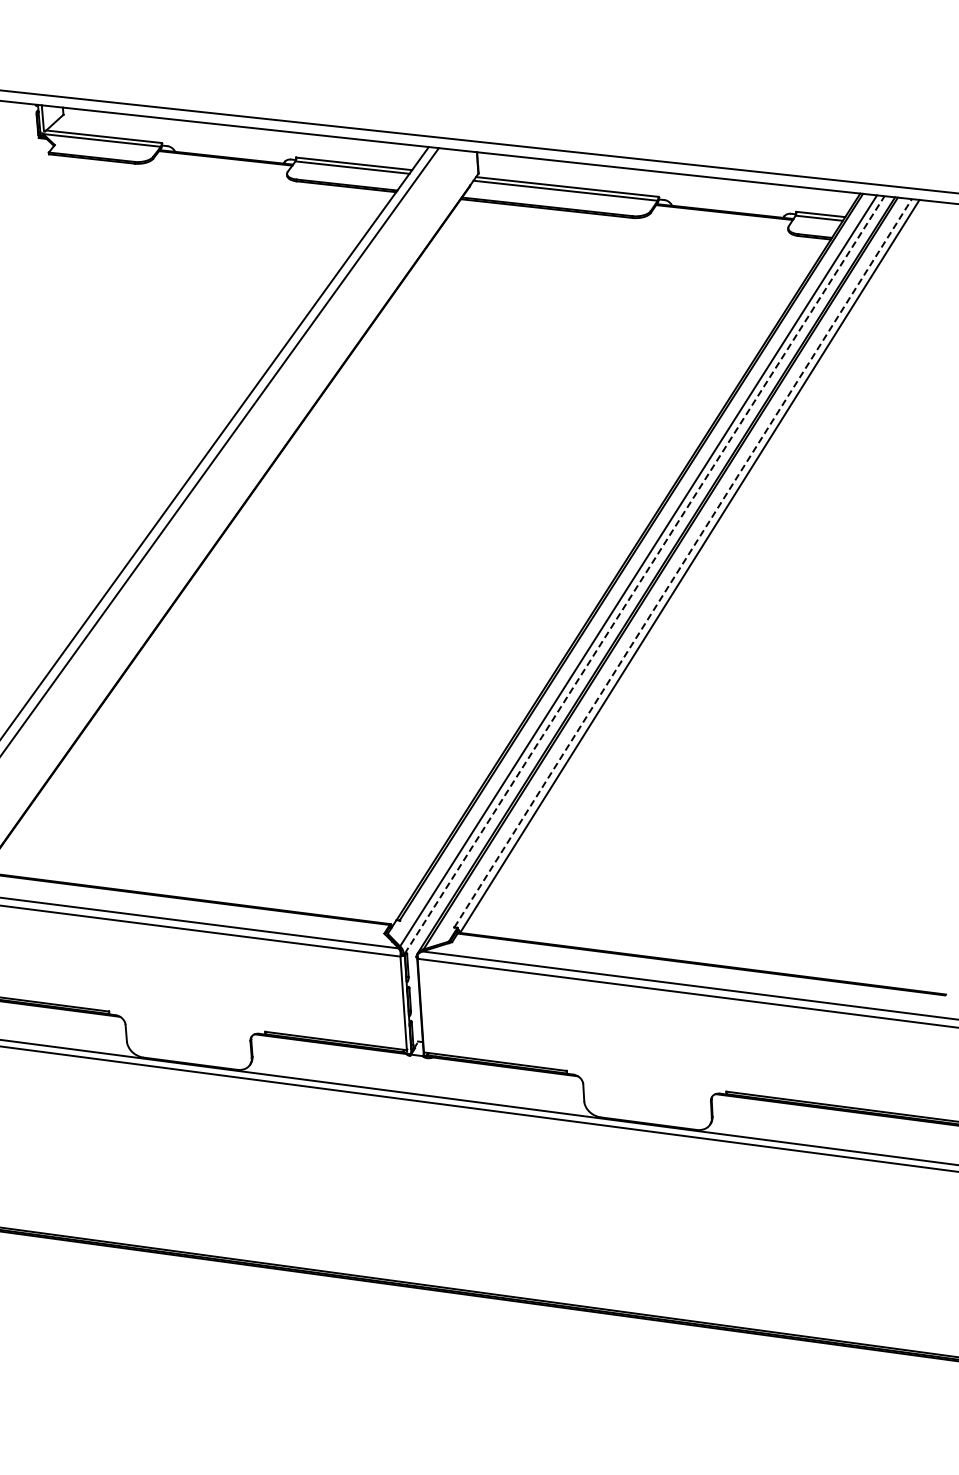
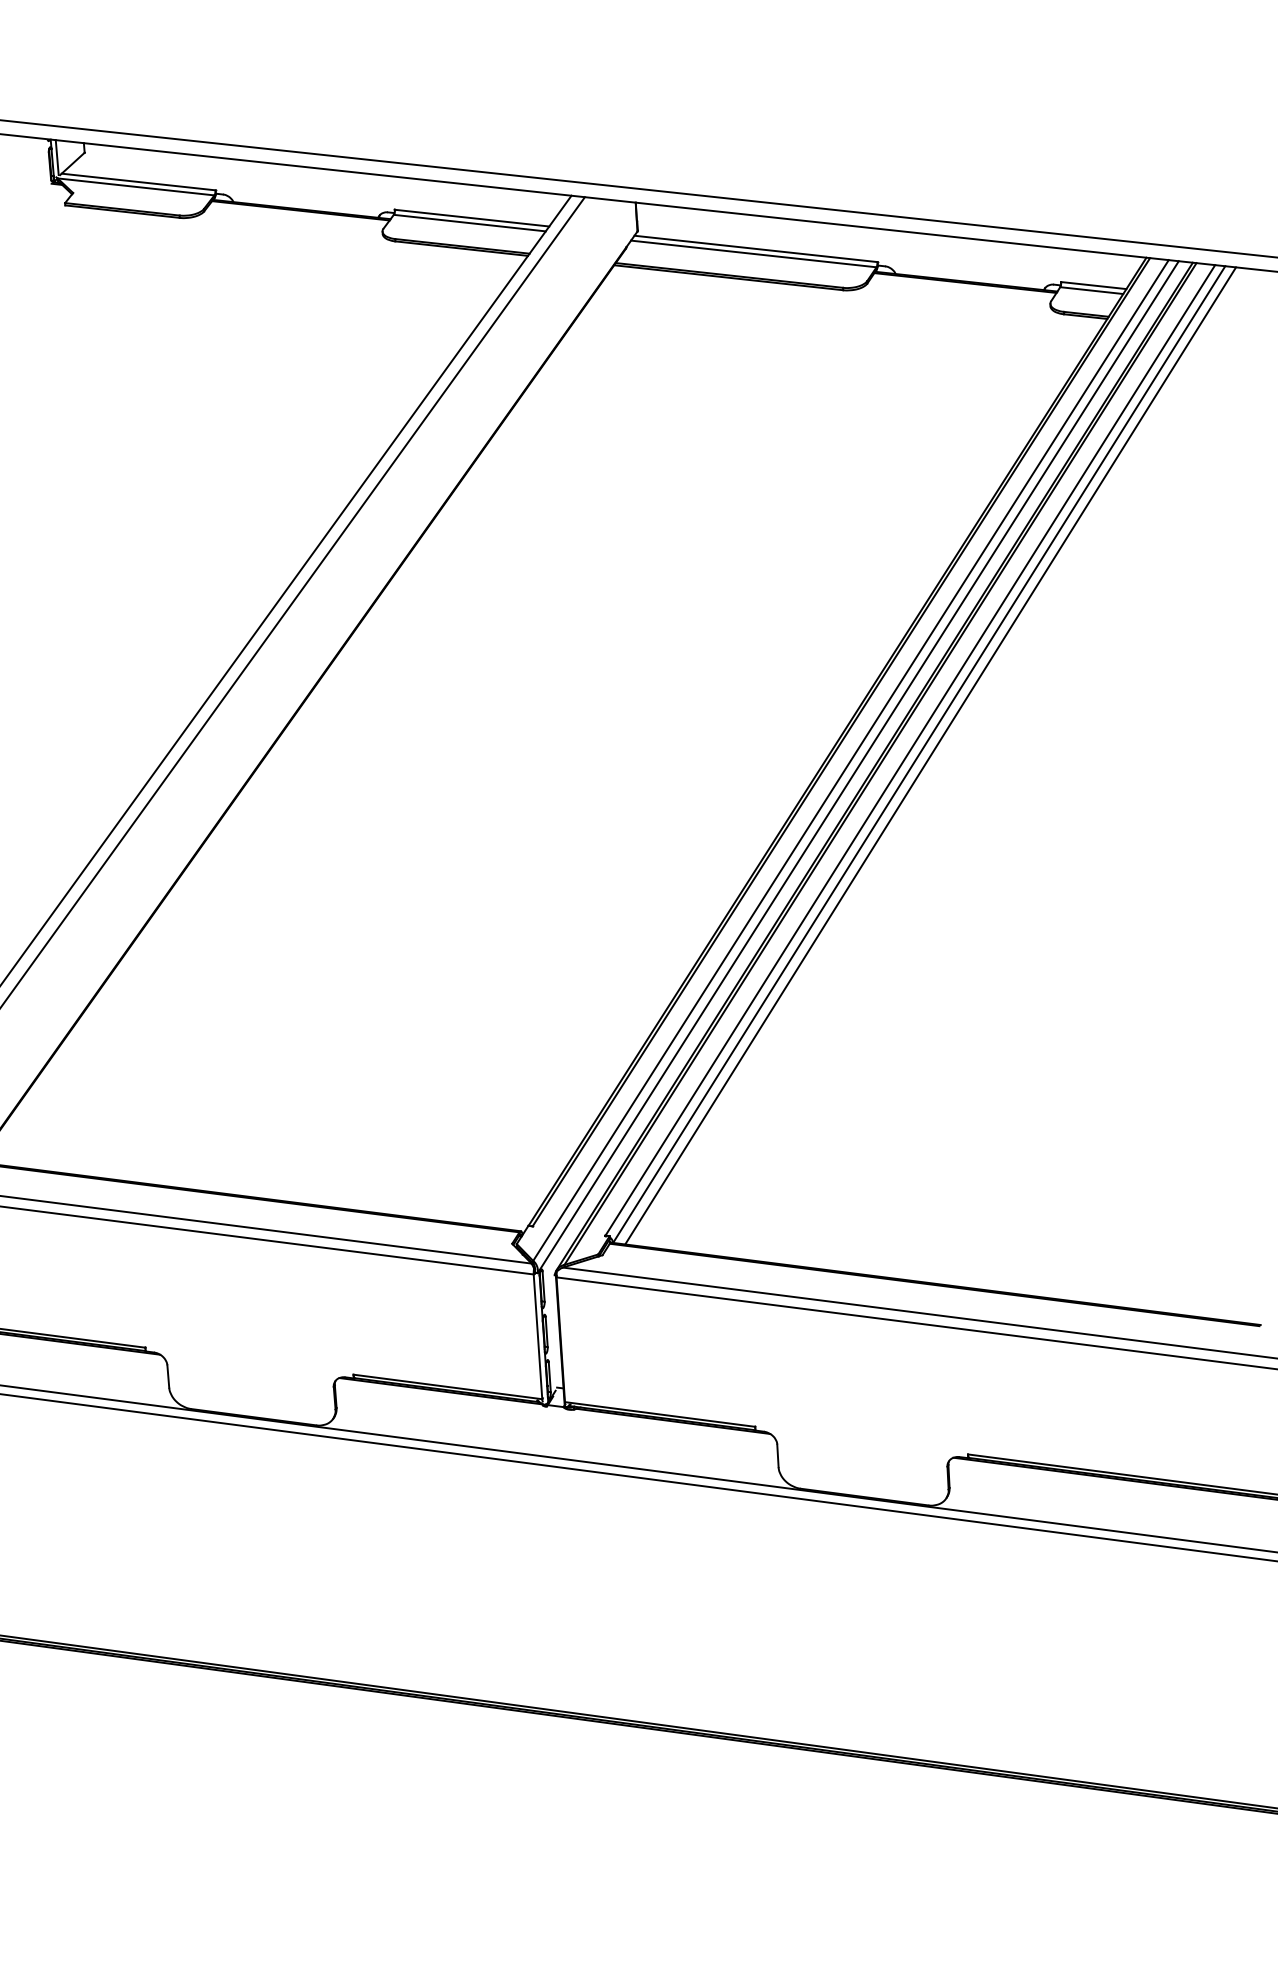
line: (683, 562) -> (910, 749), dashed -> solid
line: (698, 567) -> (930, 755), added
line: (644, 574) -> (858, 765), dashed -> solid

